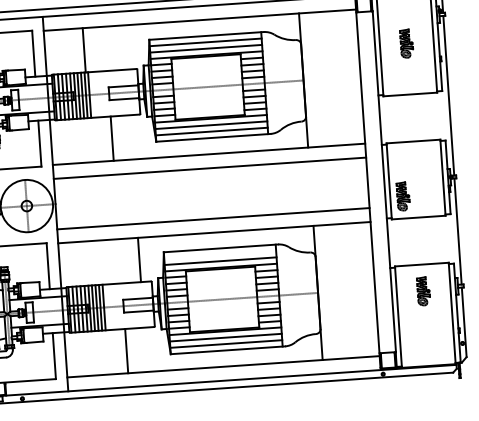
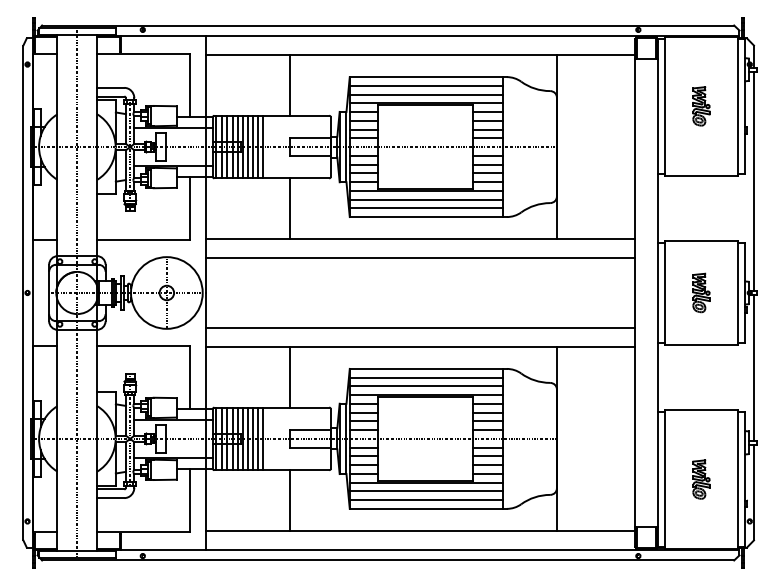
line: (83, 49) -> (289, 84), moved
part: (403, 196) -> (701, 292), moved
line: (220, 254) -> (426, 377), added
line: (139, 259) -> (289, 376), moved
part: (423, 291) -> (701, 479), moved

